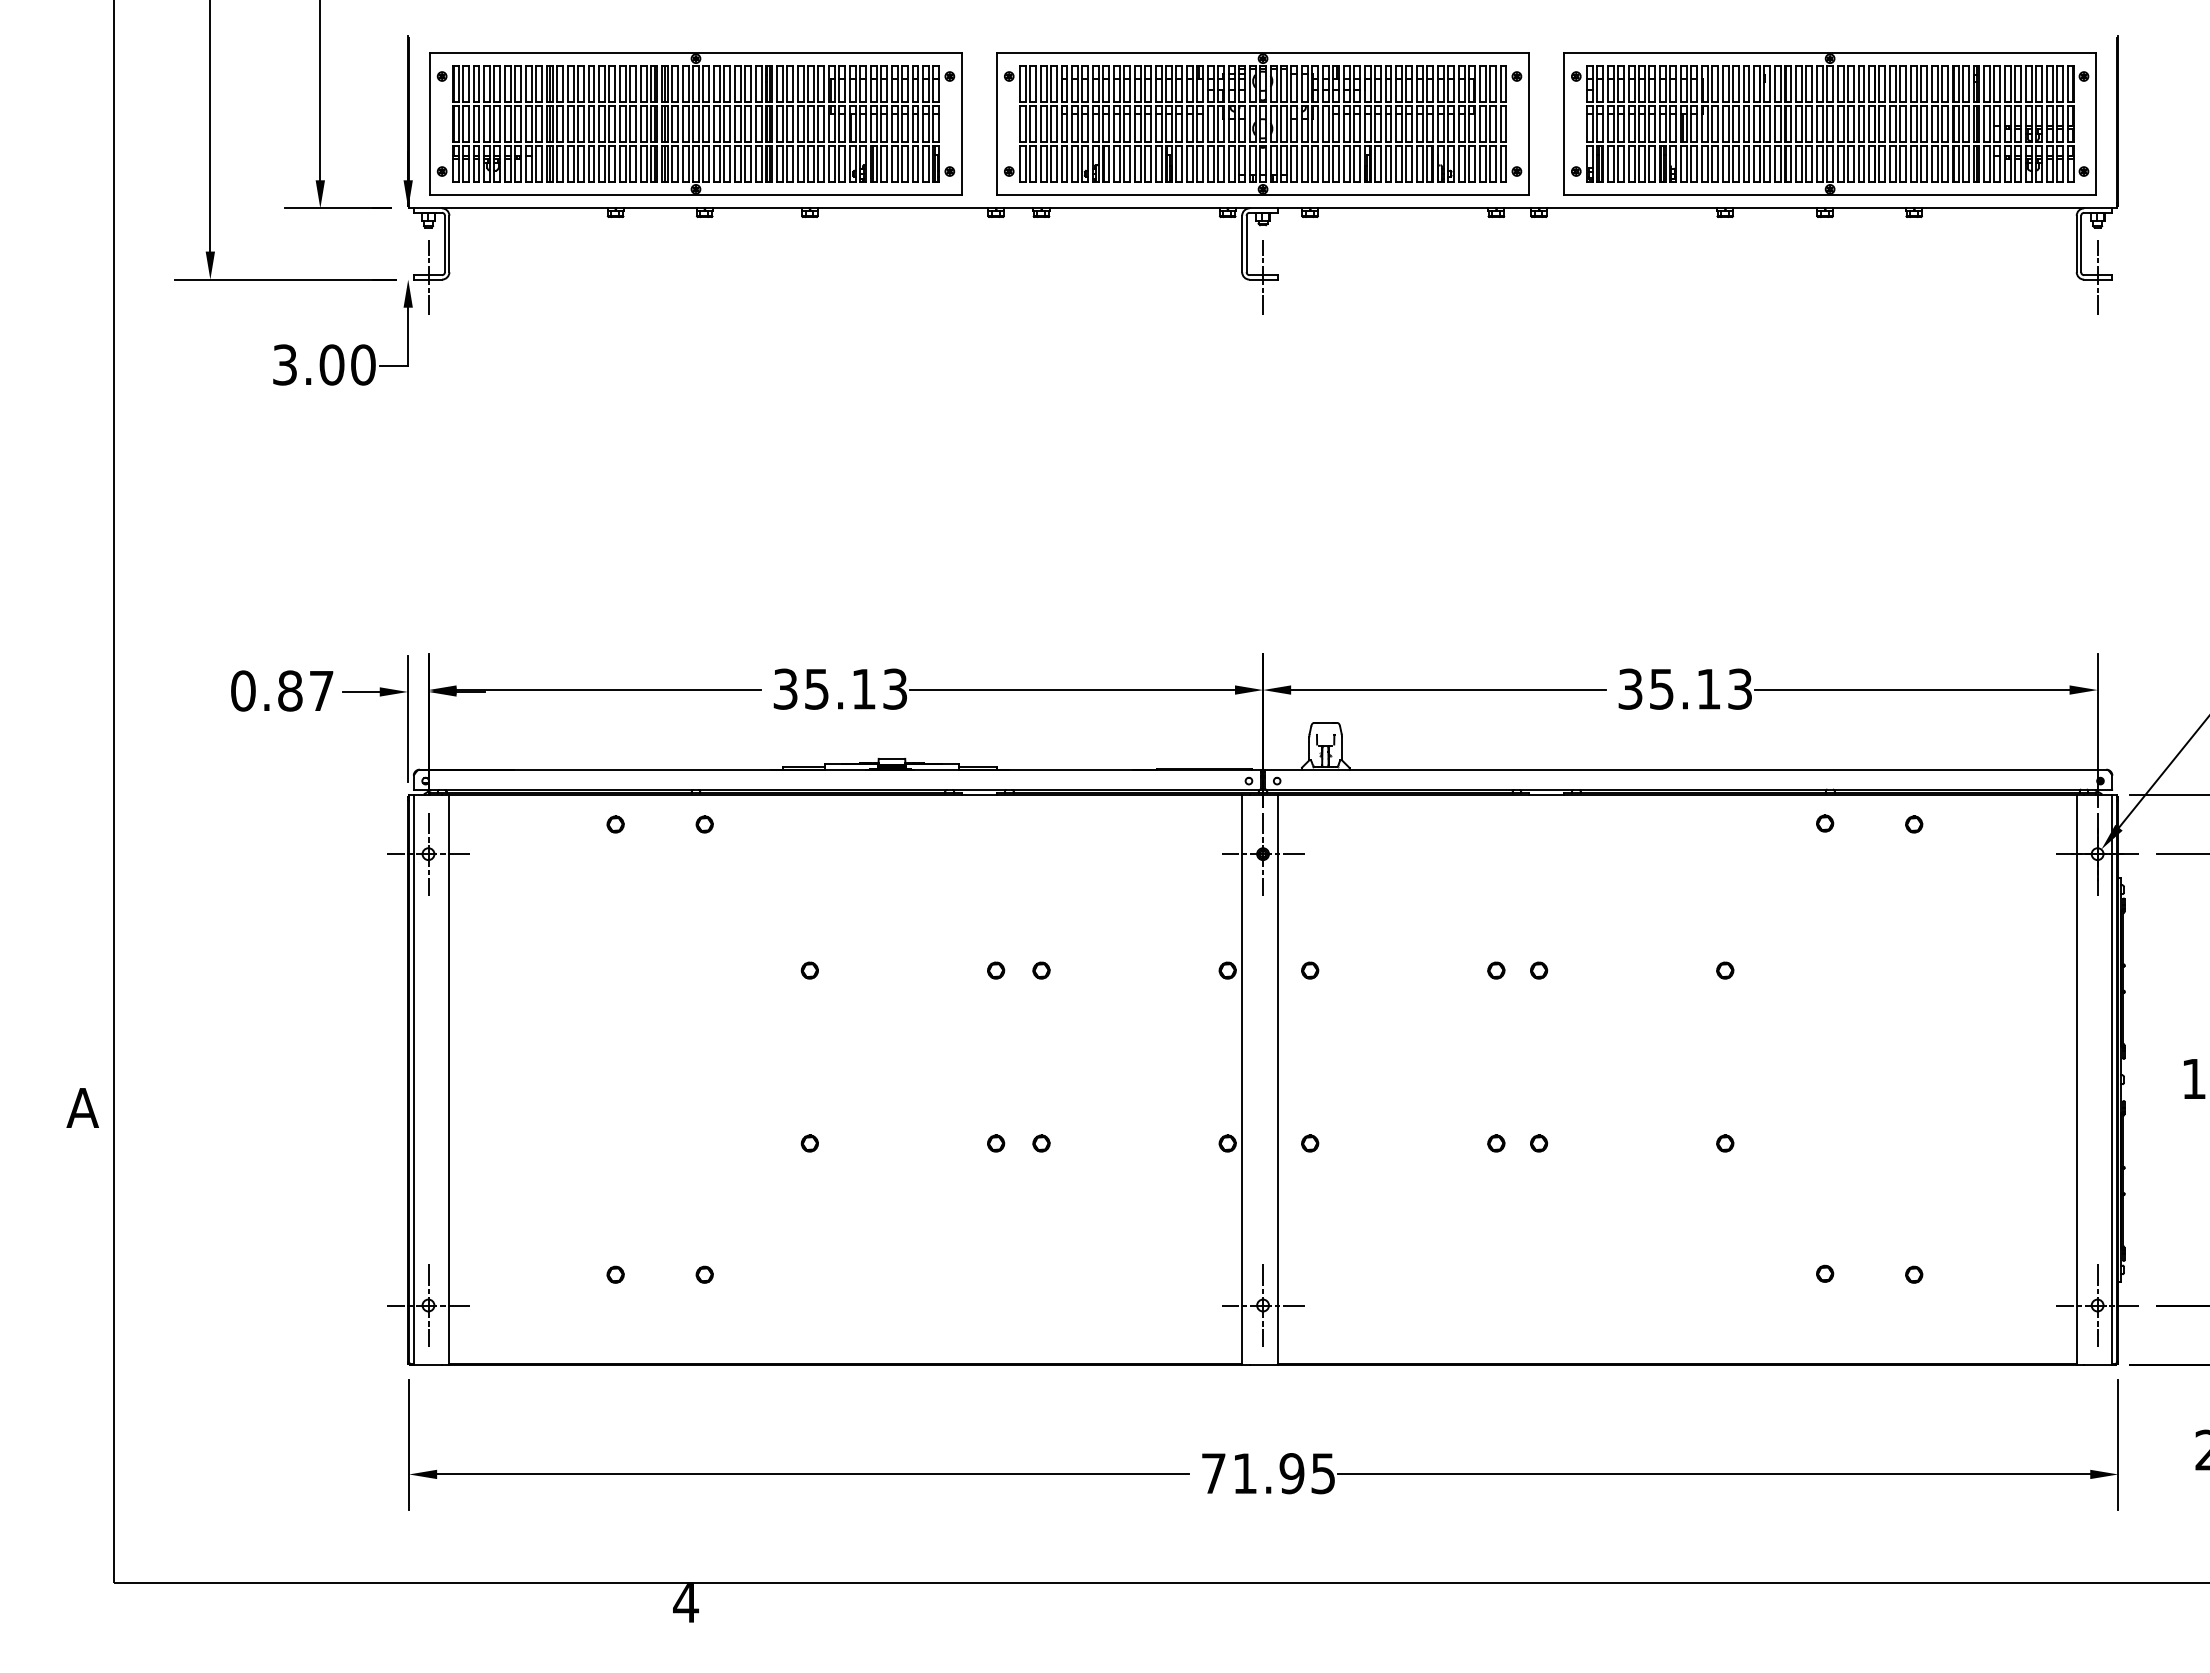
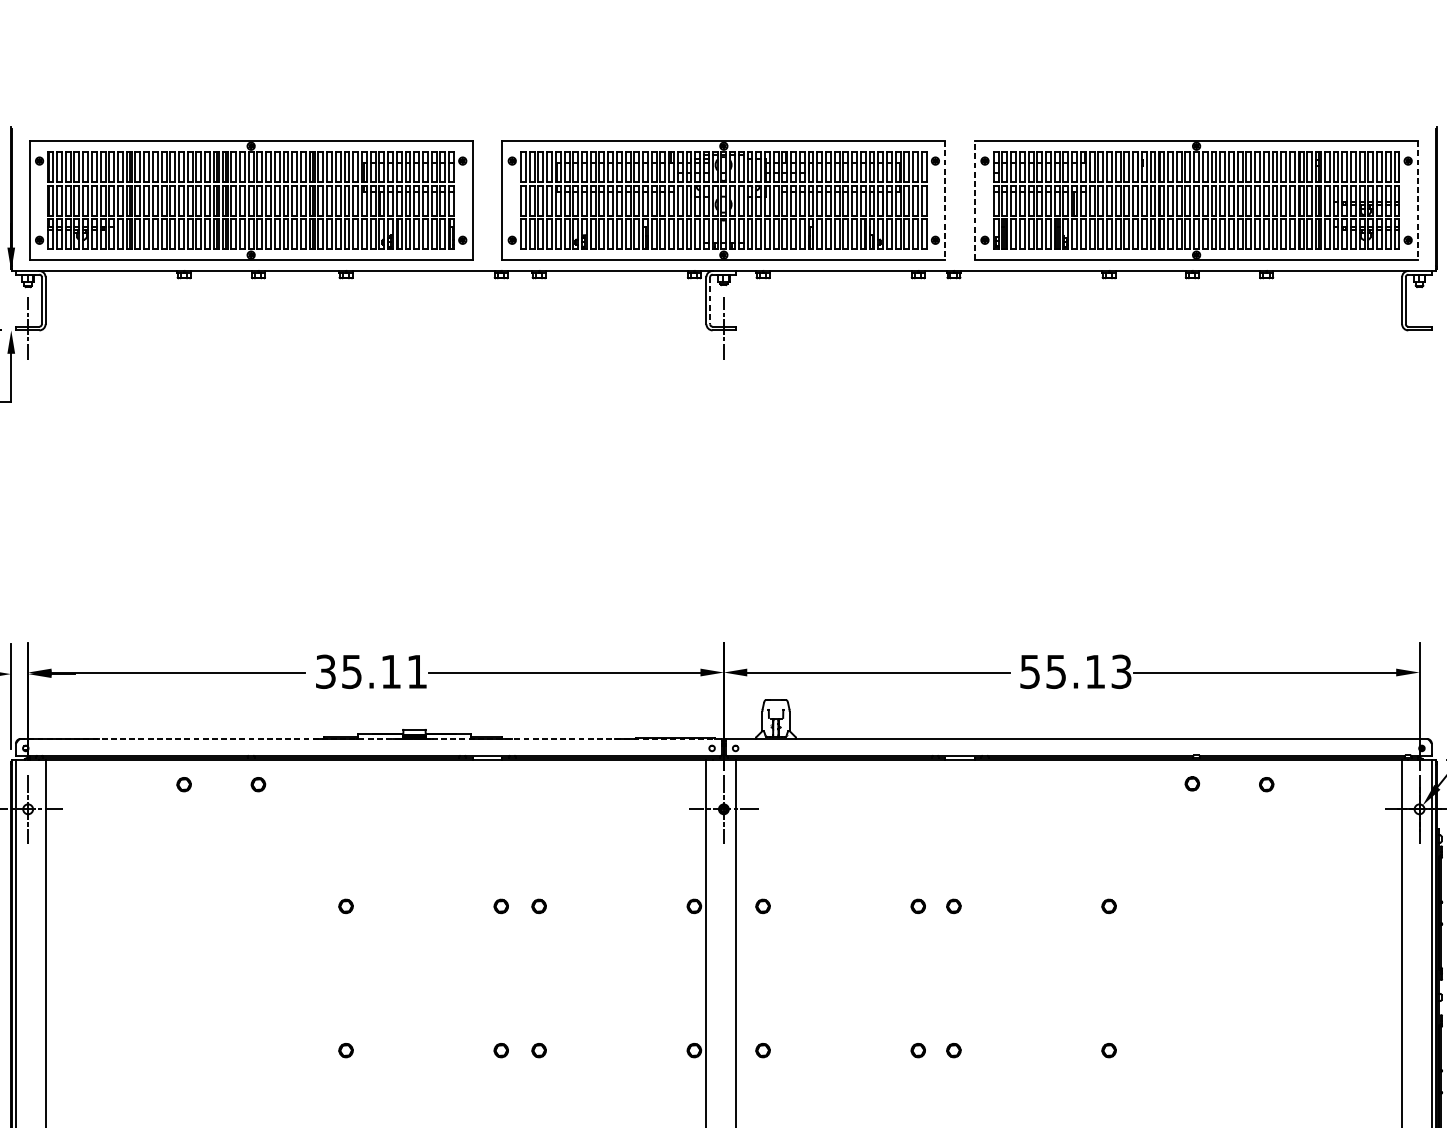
line: (1564, 123) -> (975, 200), solid -> dashed
line: (1528, 124) -> (945, 201), solid -> dashed
line: (2095, 124) -> (1417, 201), solid -> dashed
line: (1246, 244) -> (710, 301), solid -> dashed
line: (2097, 277) -> (1419, 328), removed
text: (894, 688) -> (416, 671), 35.13 -> 35.11
text: (1630, 688) -> (1030, 671), 35.13 -> 55.13
line: (840, 769) -> (371, 738), solid -> dashed

